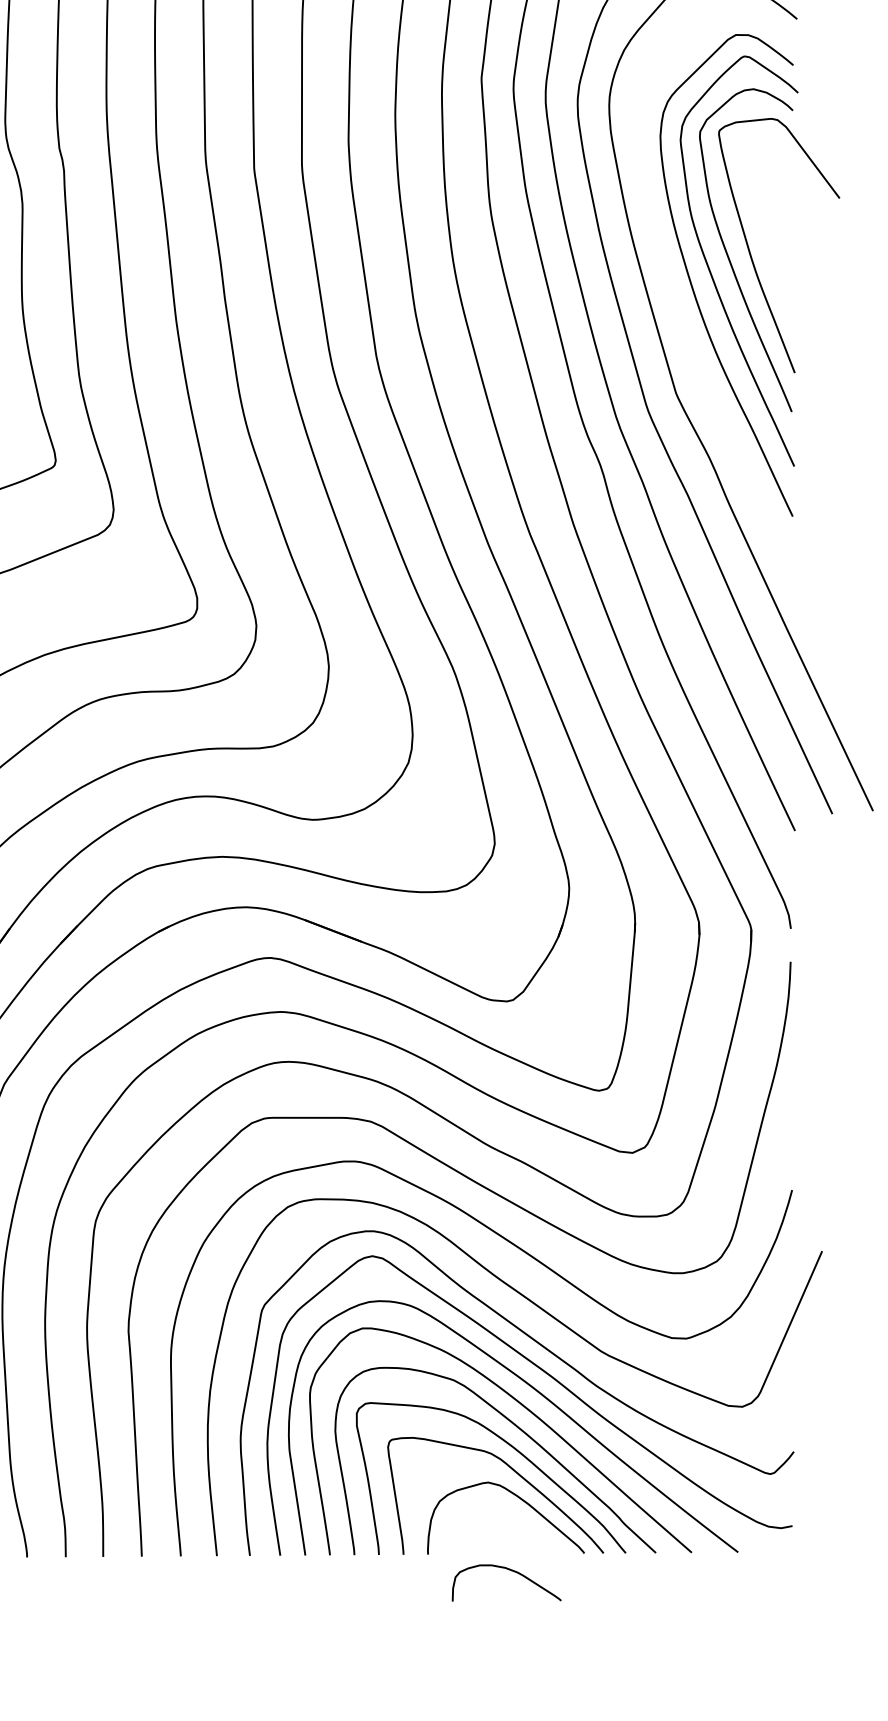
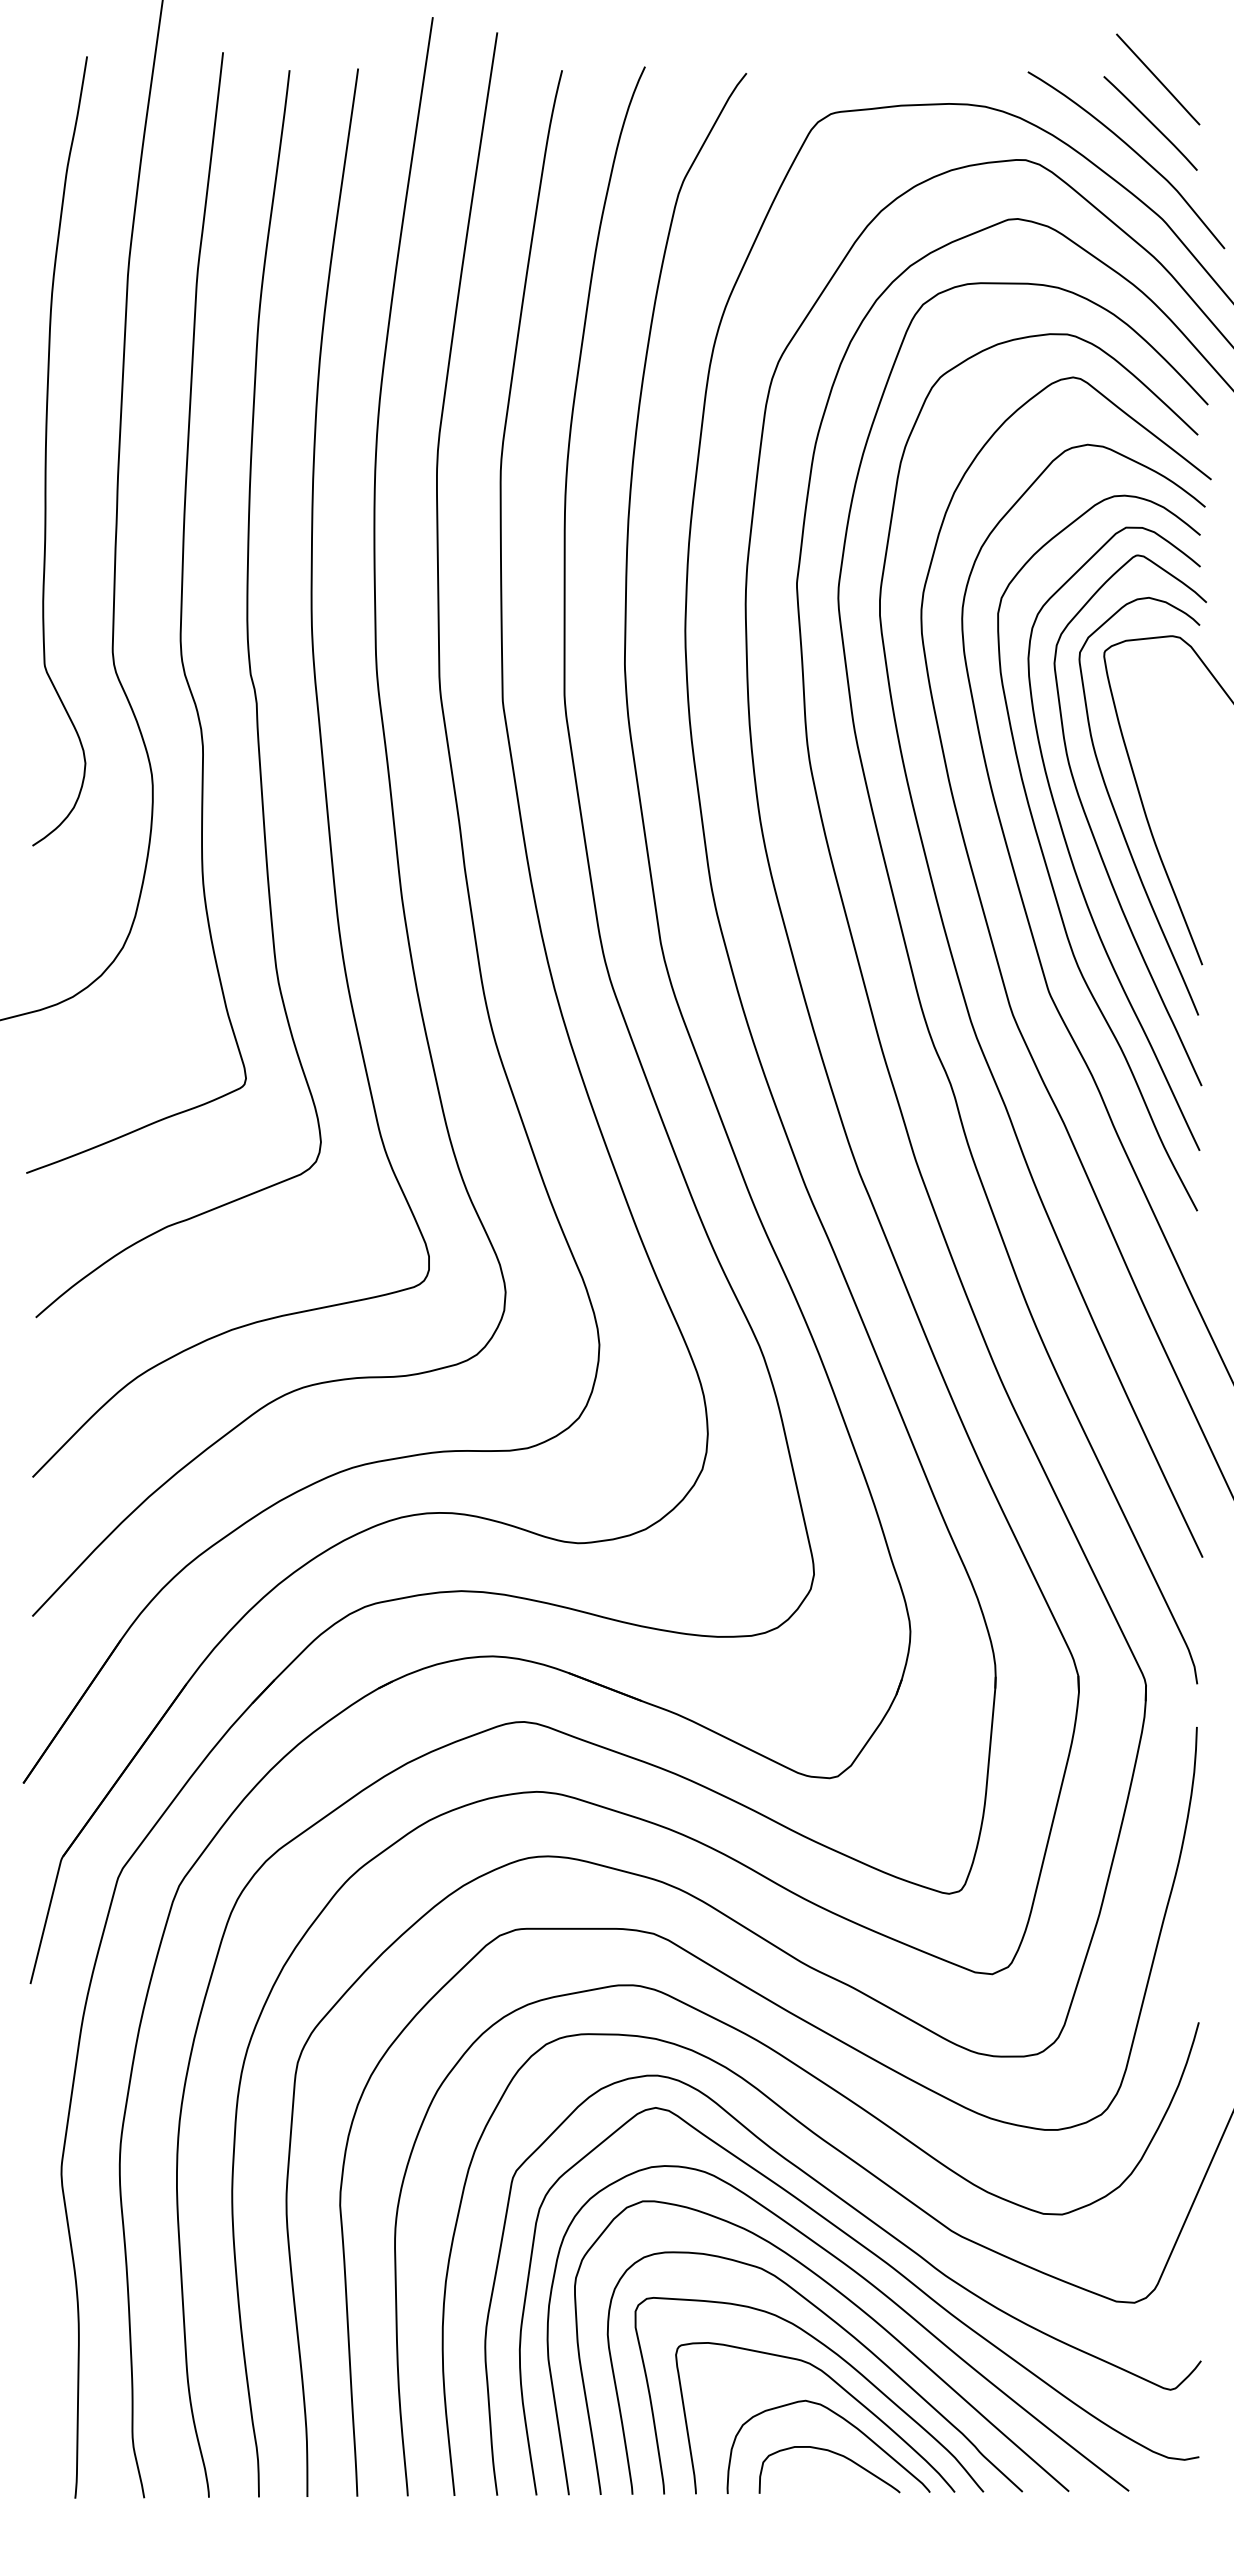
curve: (675, 296) -> (1047, 865), added
curve: (511, 1571) -> (835, 2454), moved

